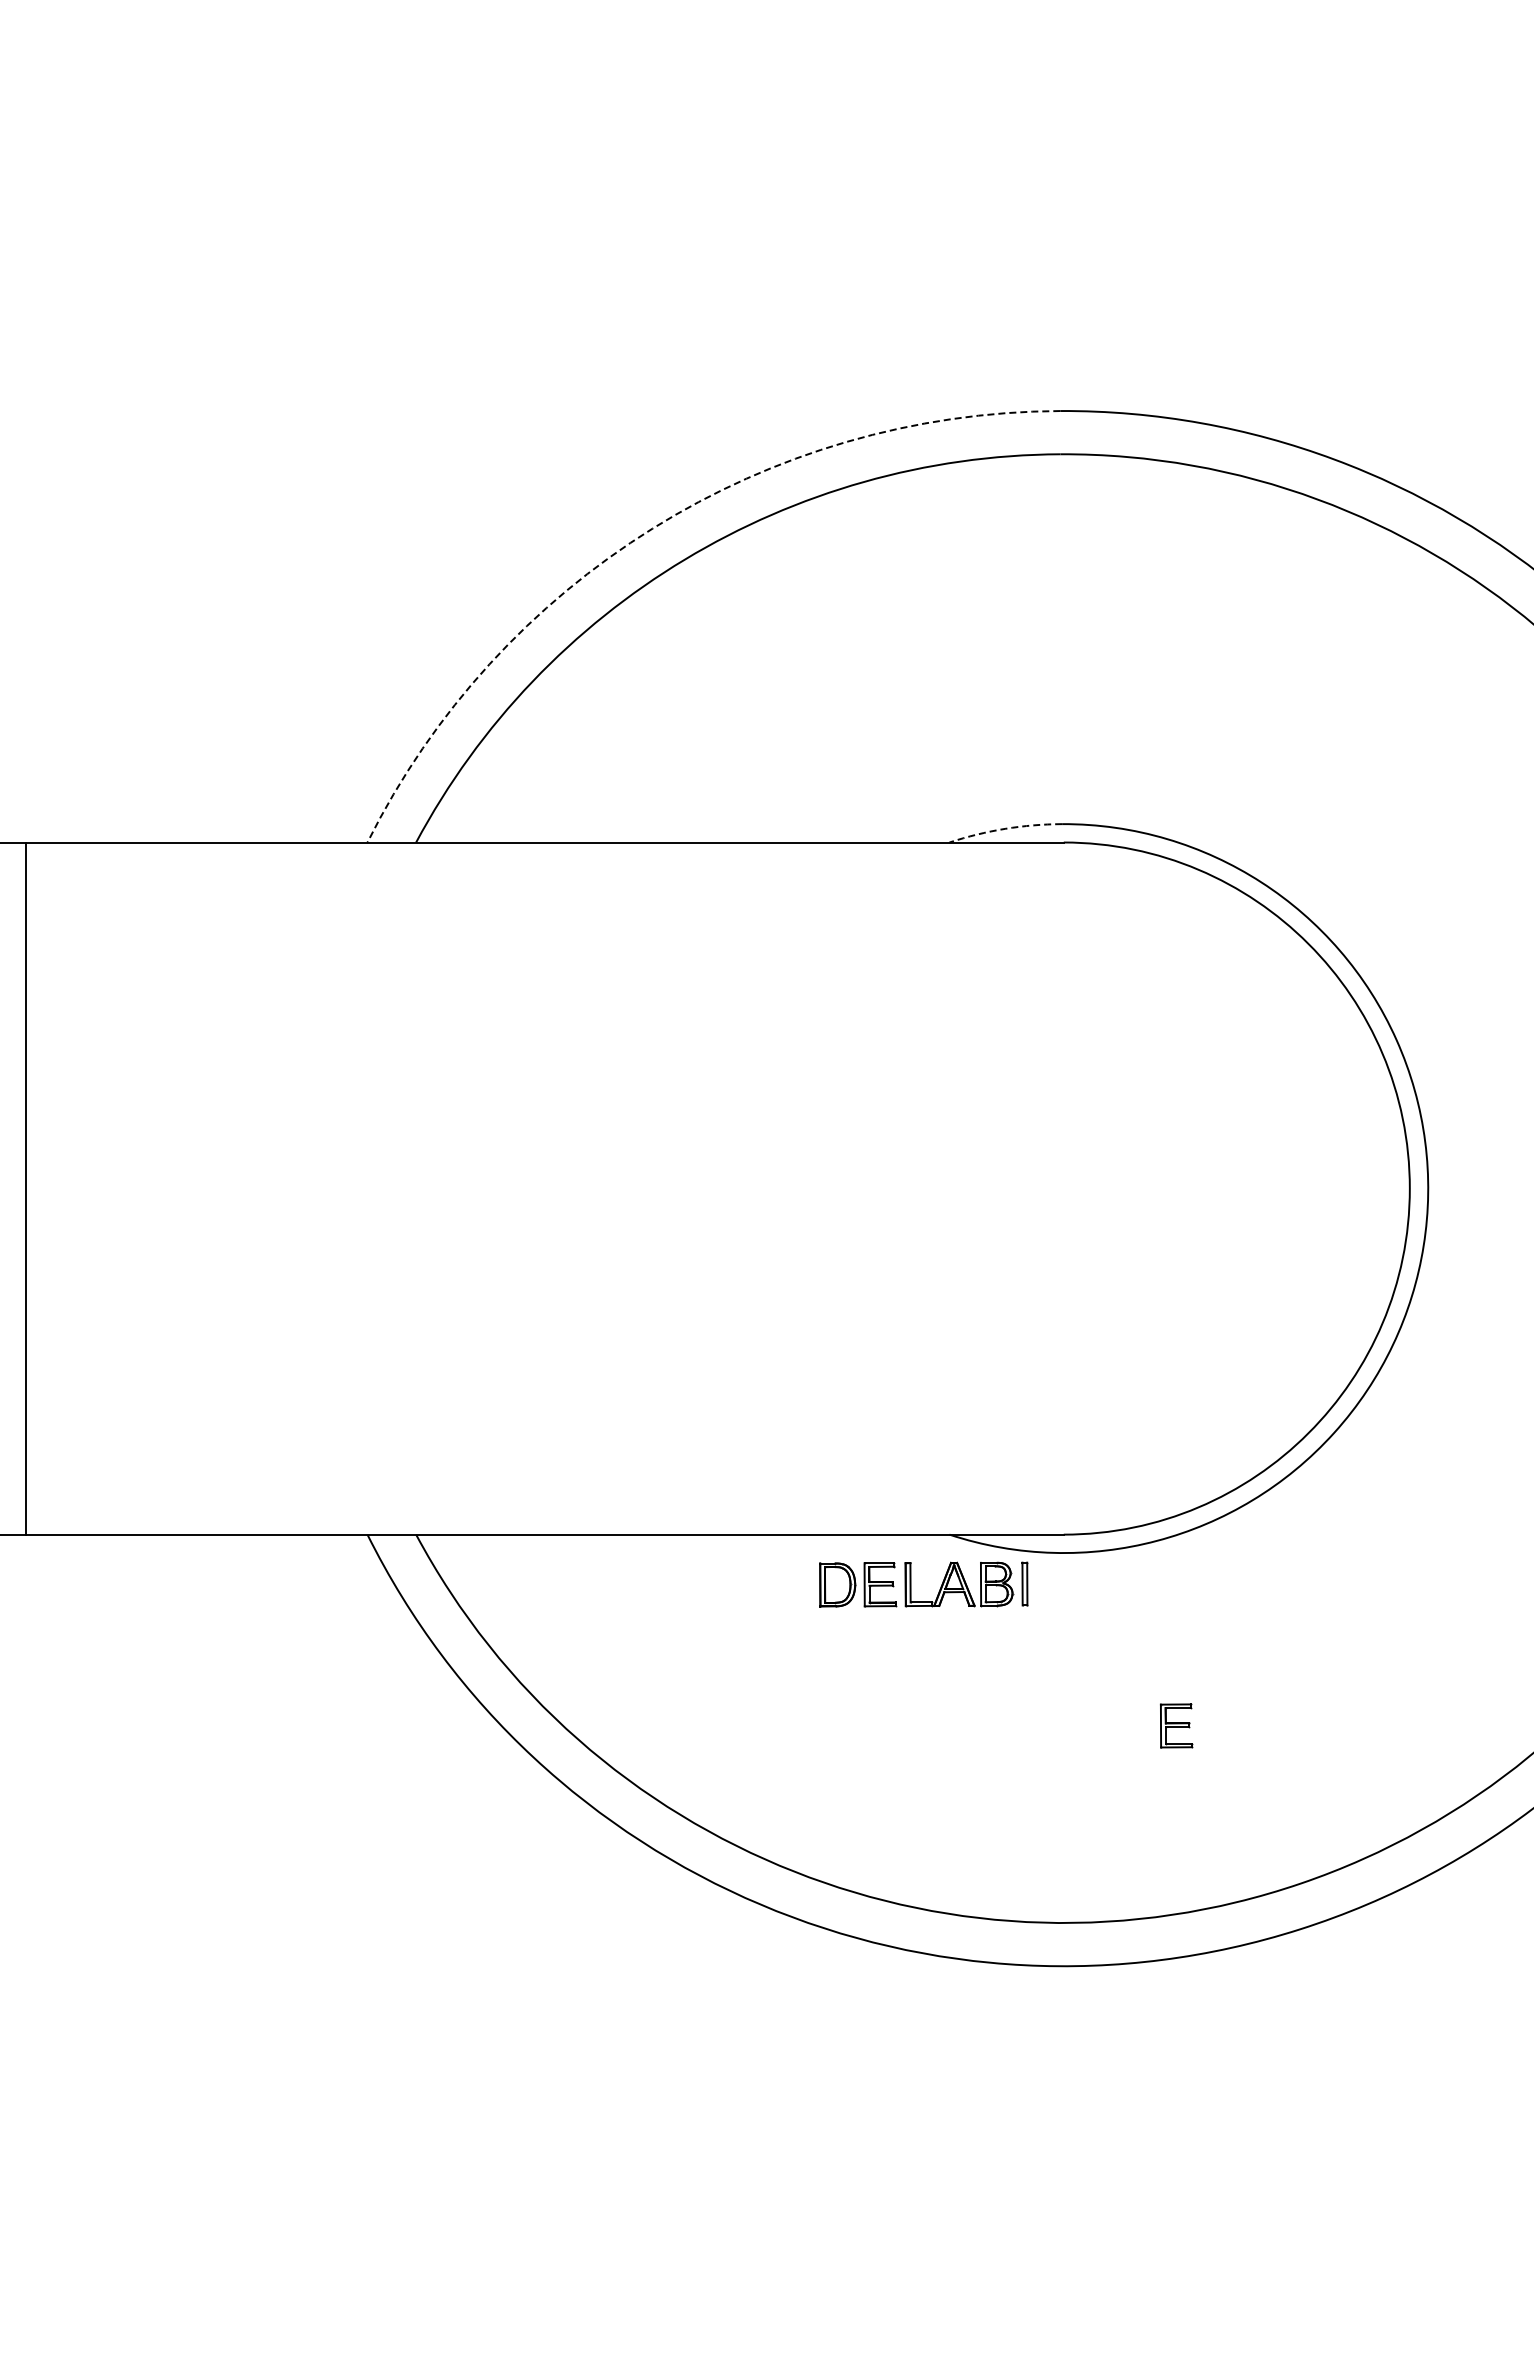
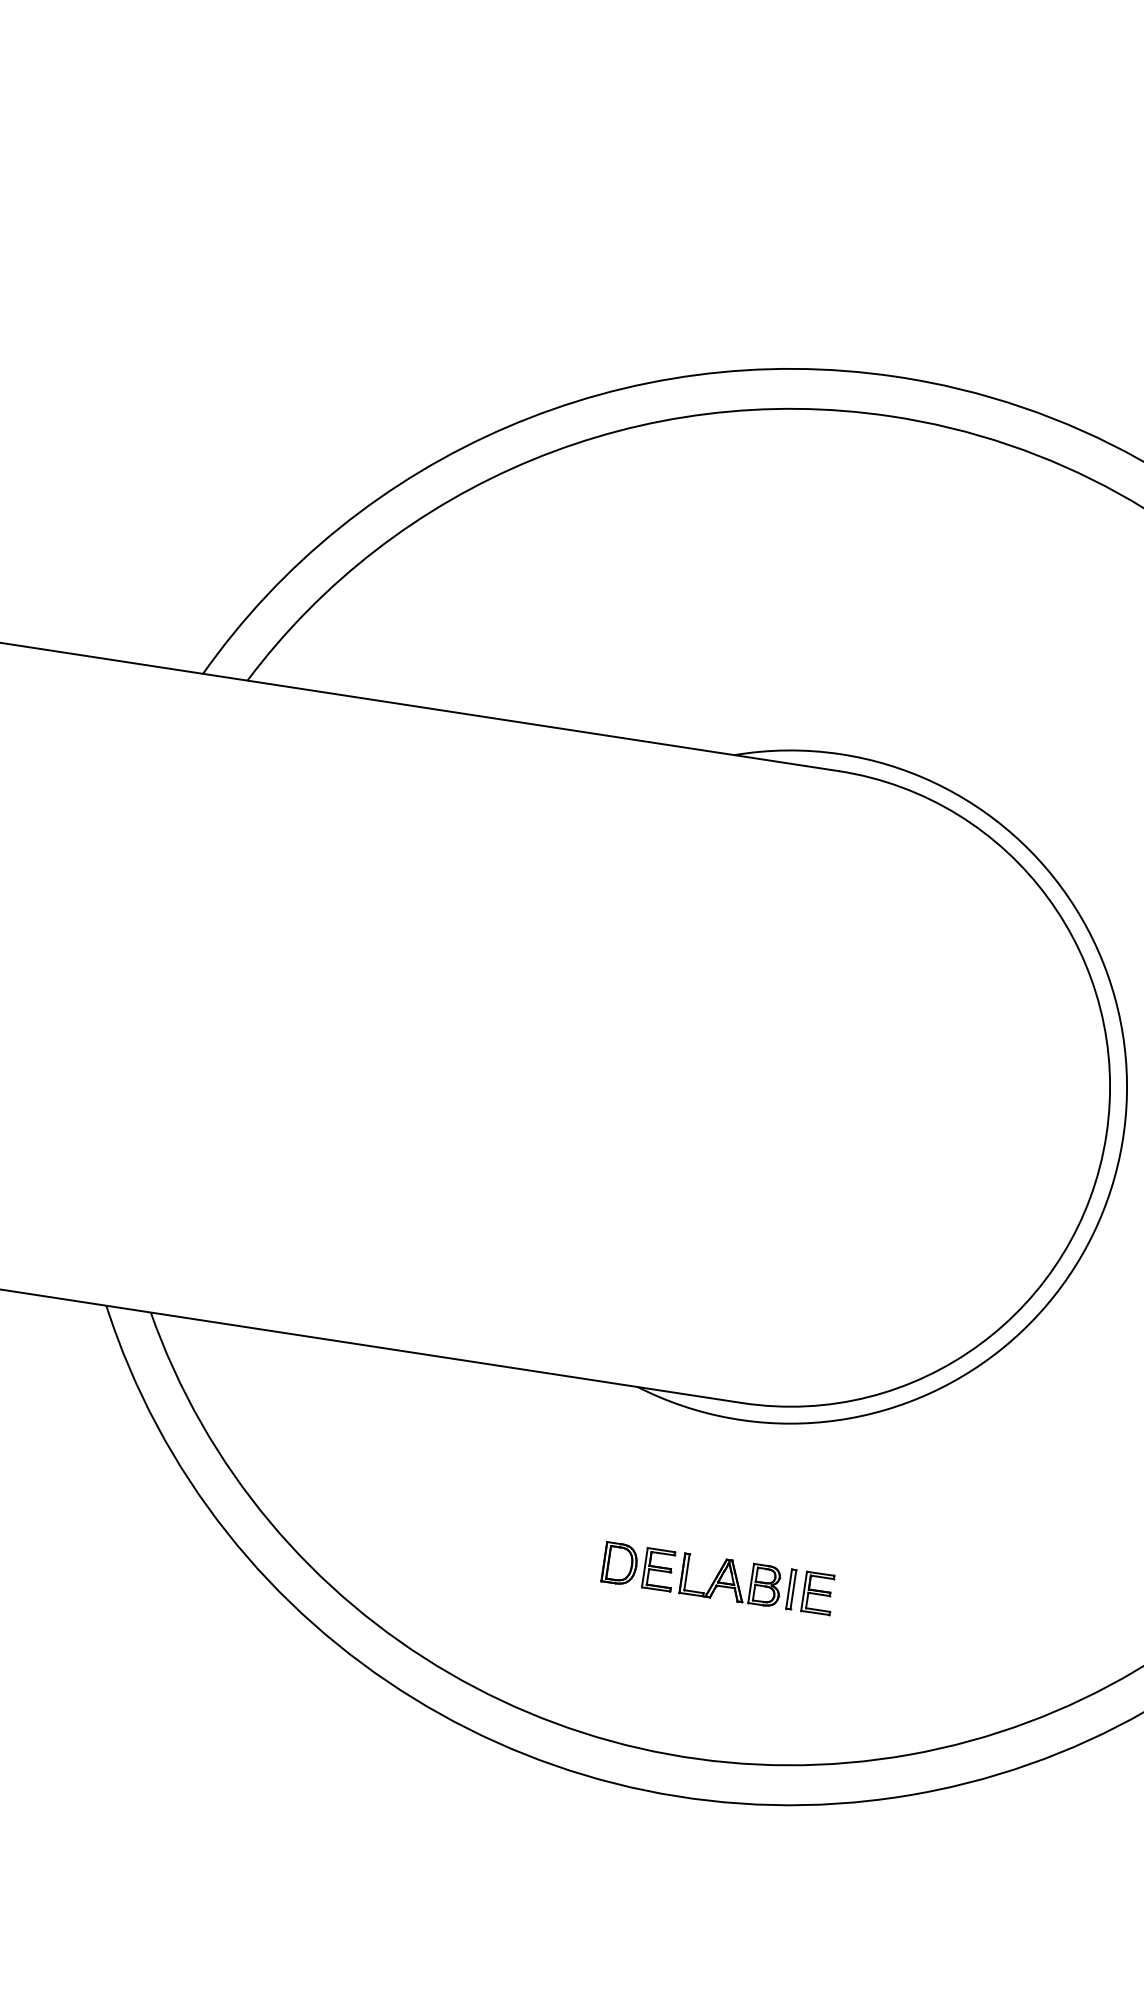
arc: (652, 528) -> (507, 426), dashed -> solid
arc: (1005, 828) -> (787, 750), dashed -> solid
part: (911, 1584) -> (687, 1573), moved

